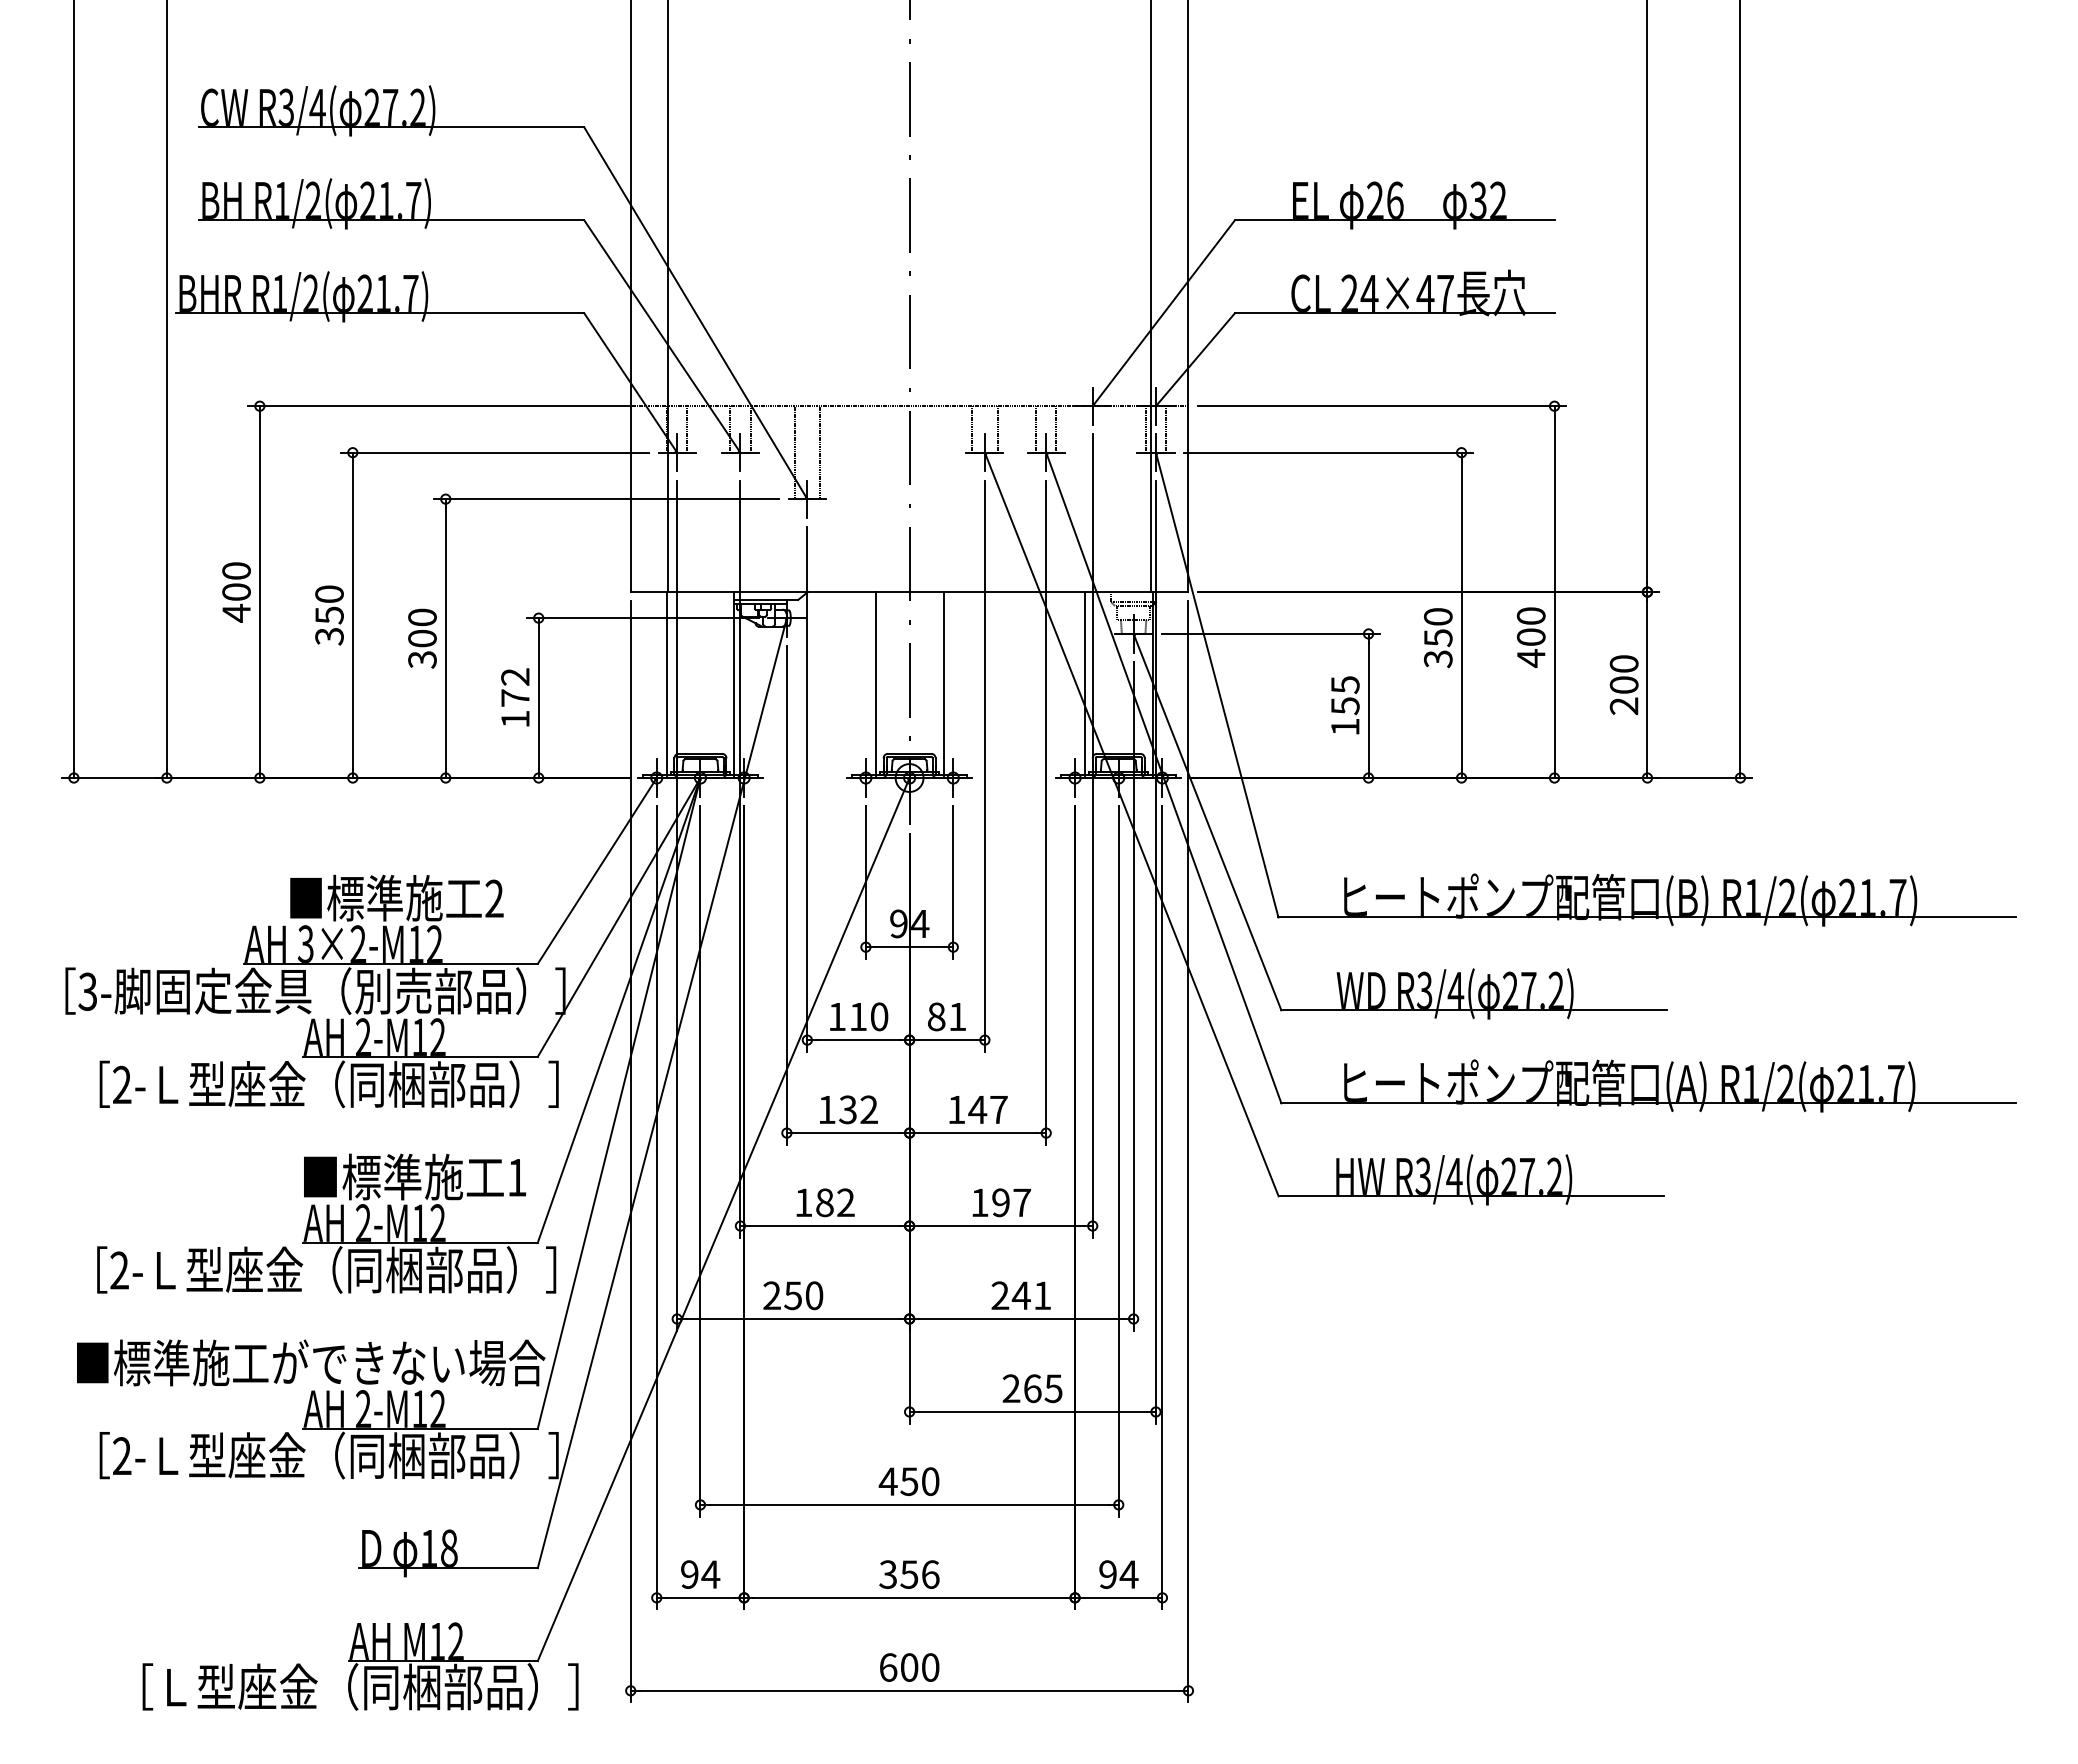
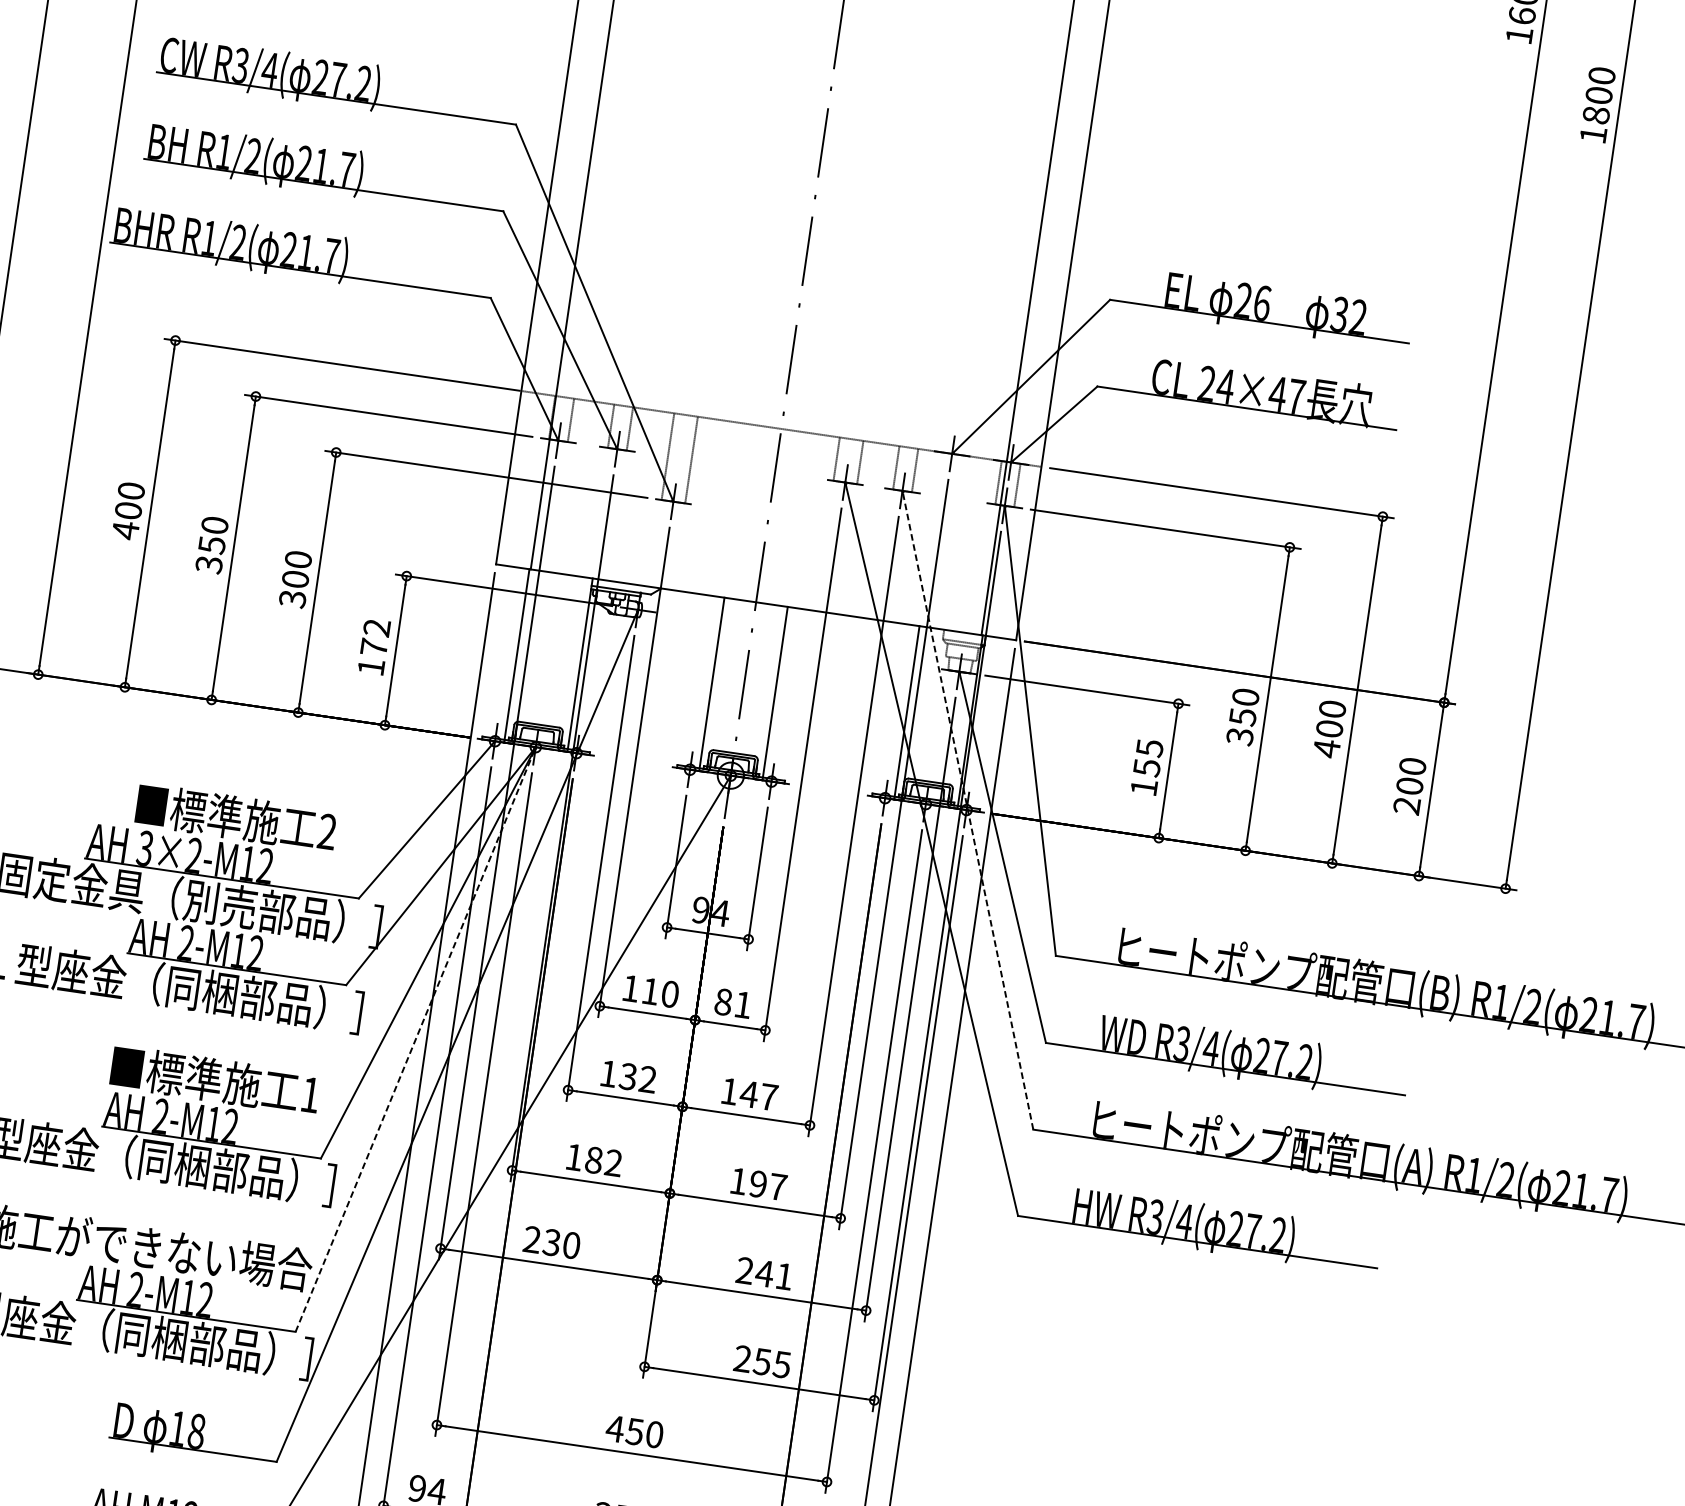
line: (1163, 778) -> (967, 810), solid -> dashed
line: (619, 1102) -> (416, 1038), solid -> dashed
text: (793, 1295) -> (552, 1242), 250 -> 230
text: (1032, 1388) -> (762, 1361), 265 -> 255

